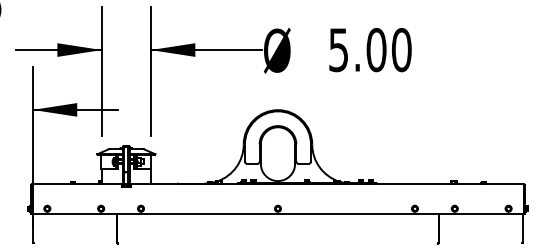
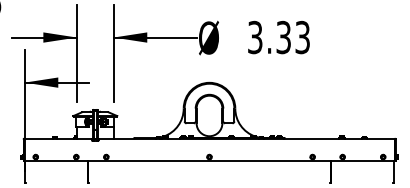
text: (370, 50) -> (279, 37), 5.00 -> 3.33

